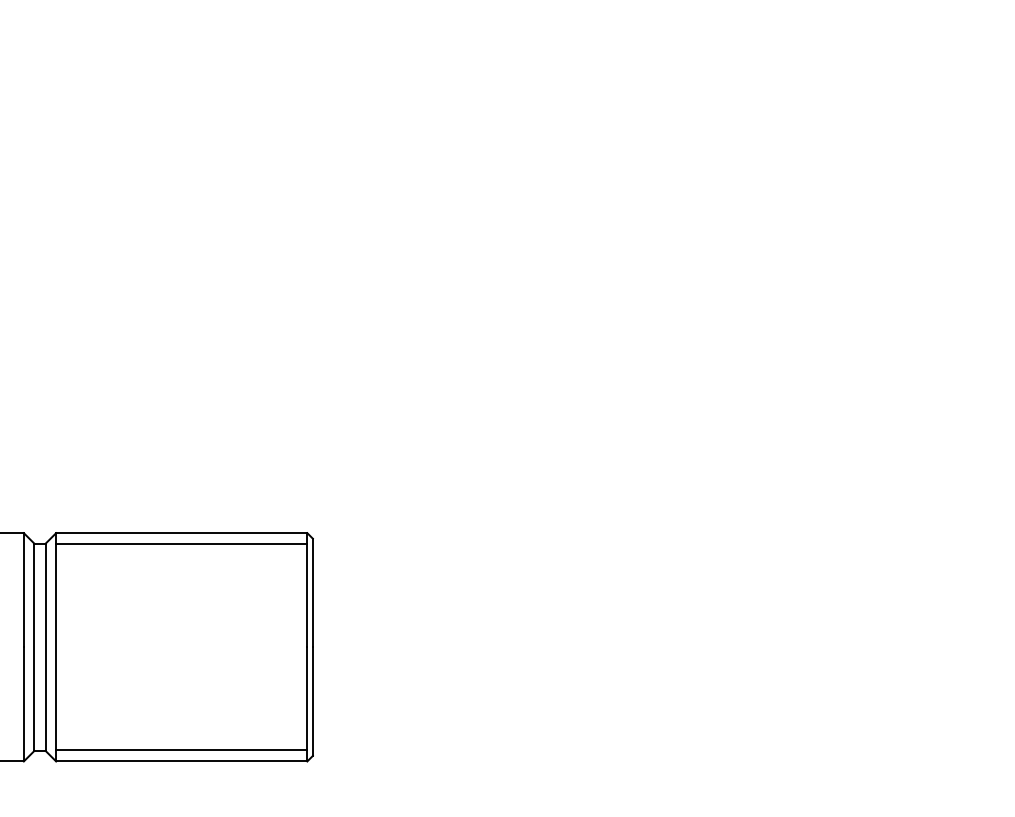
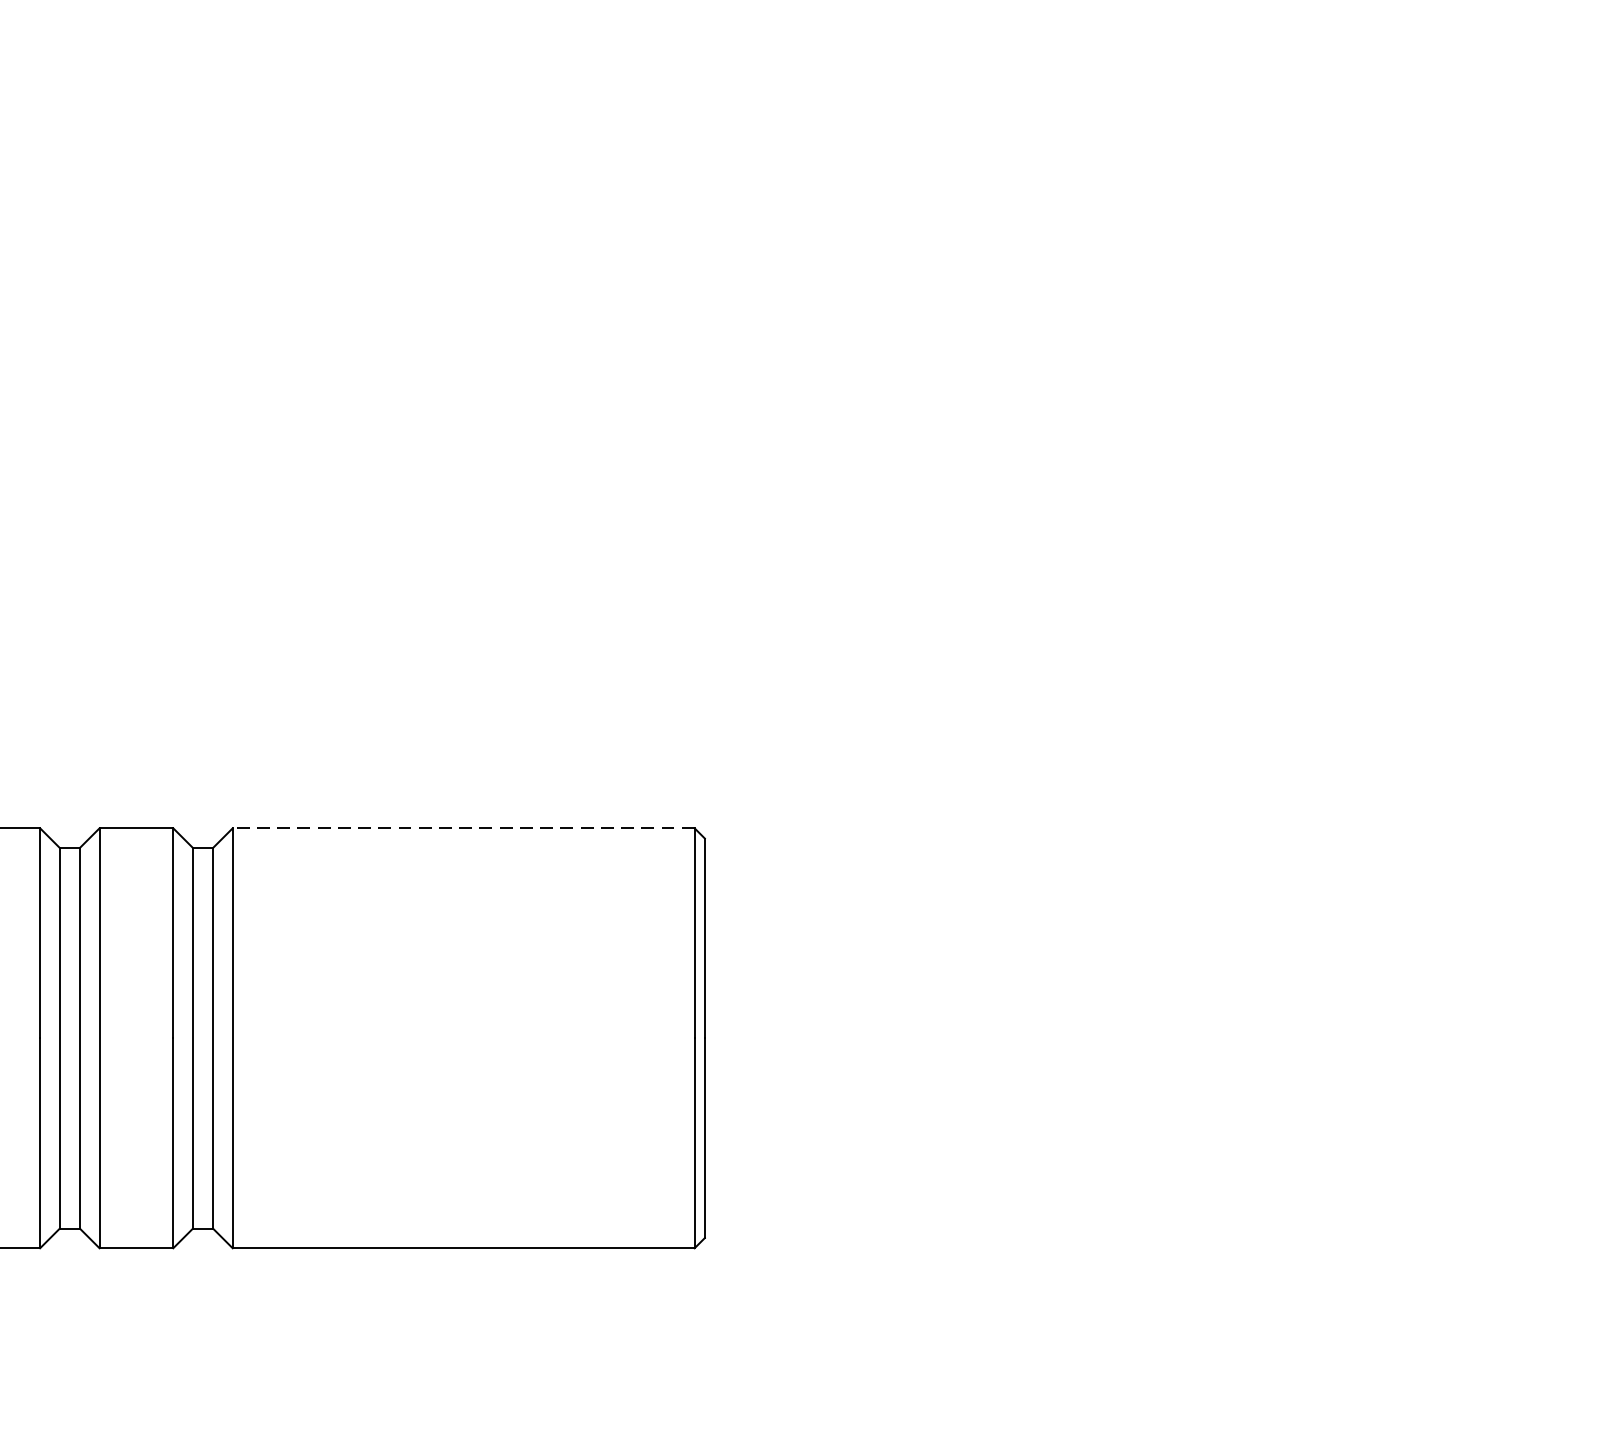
line: (181, 533) -> (463, 828), solid -> dashed
line: (181, 544) -> (463, 849), removed
line: (181, 750) -> (463, 1228), removed

